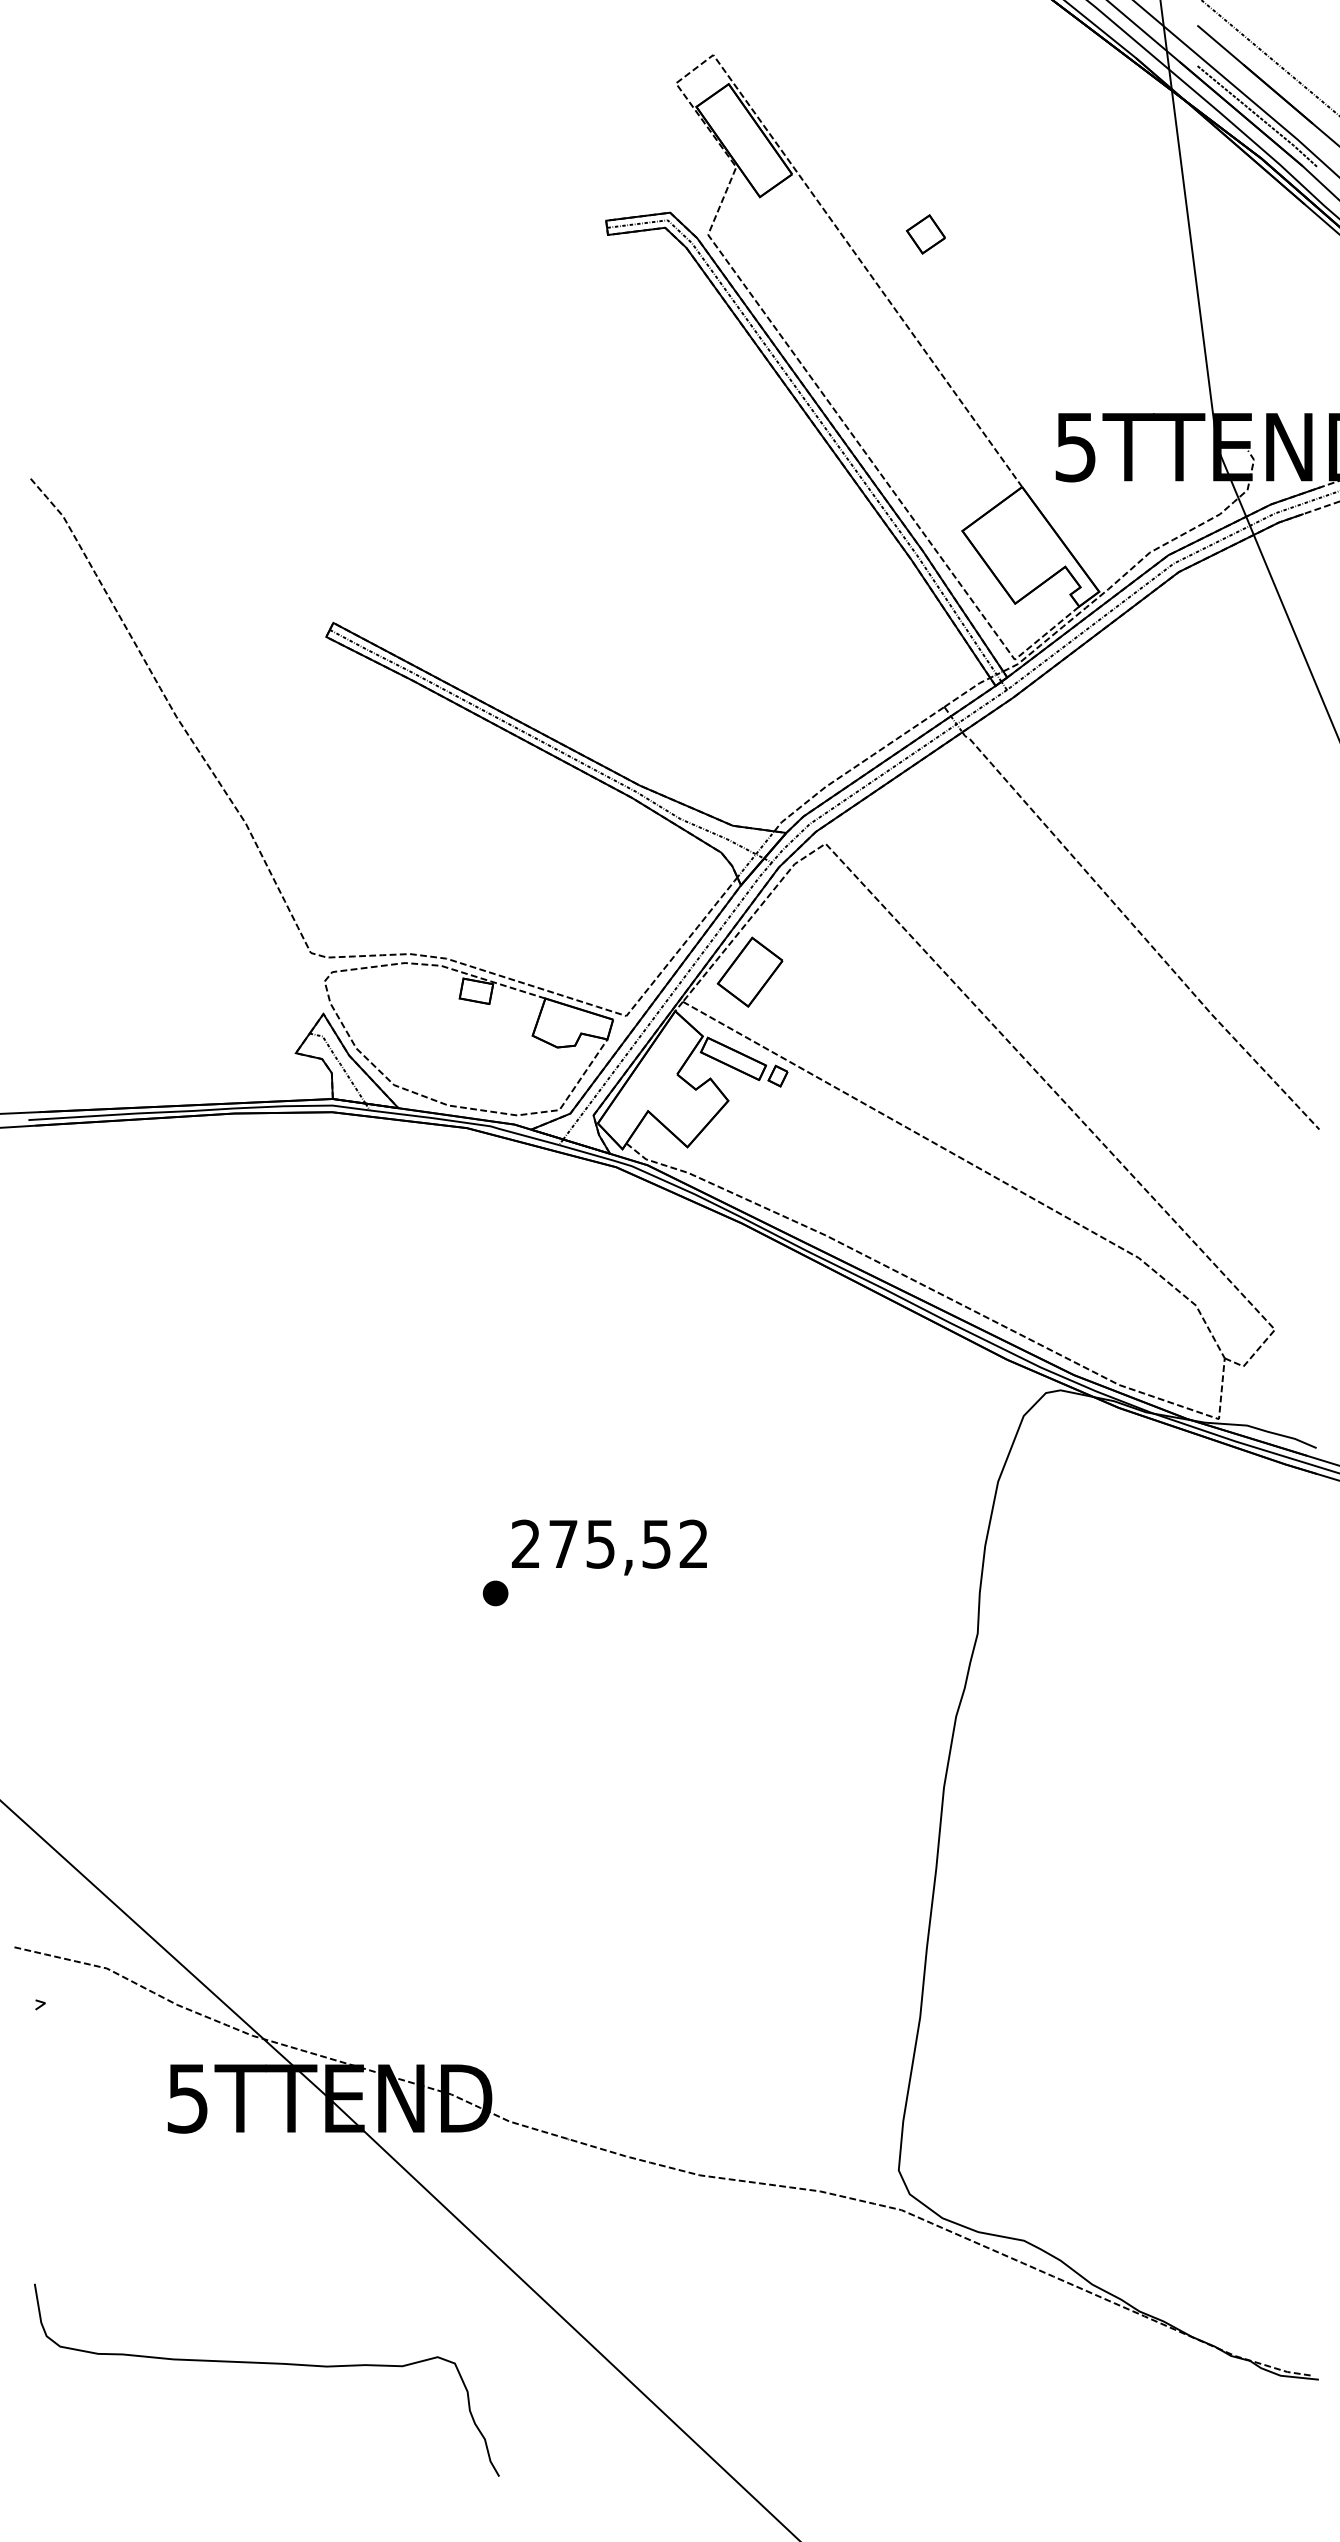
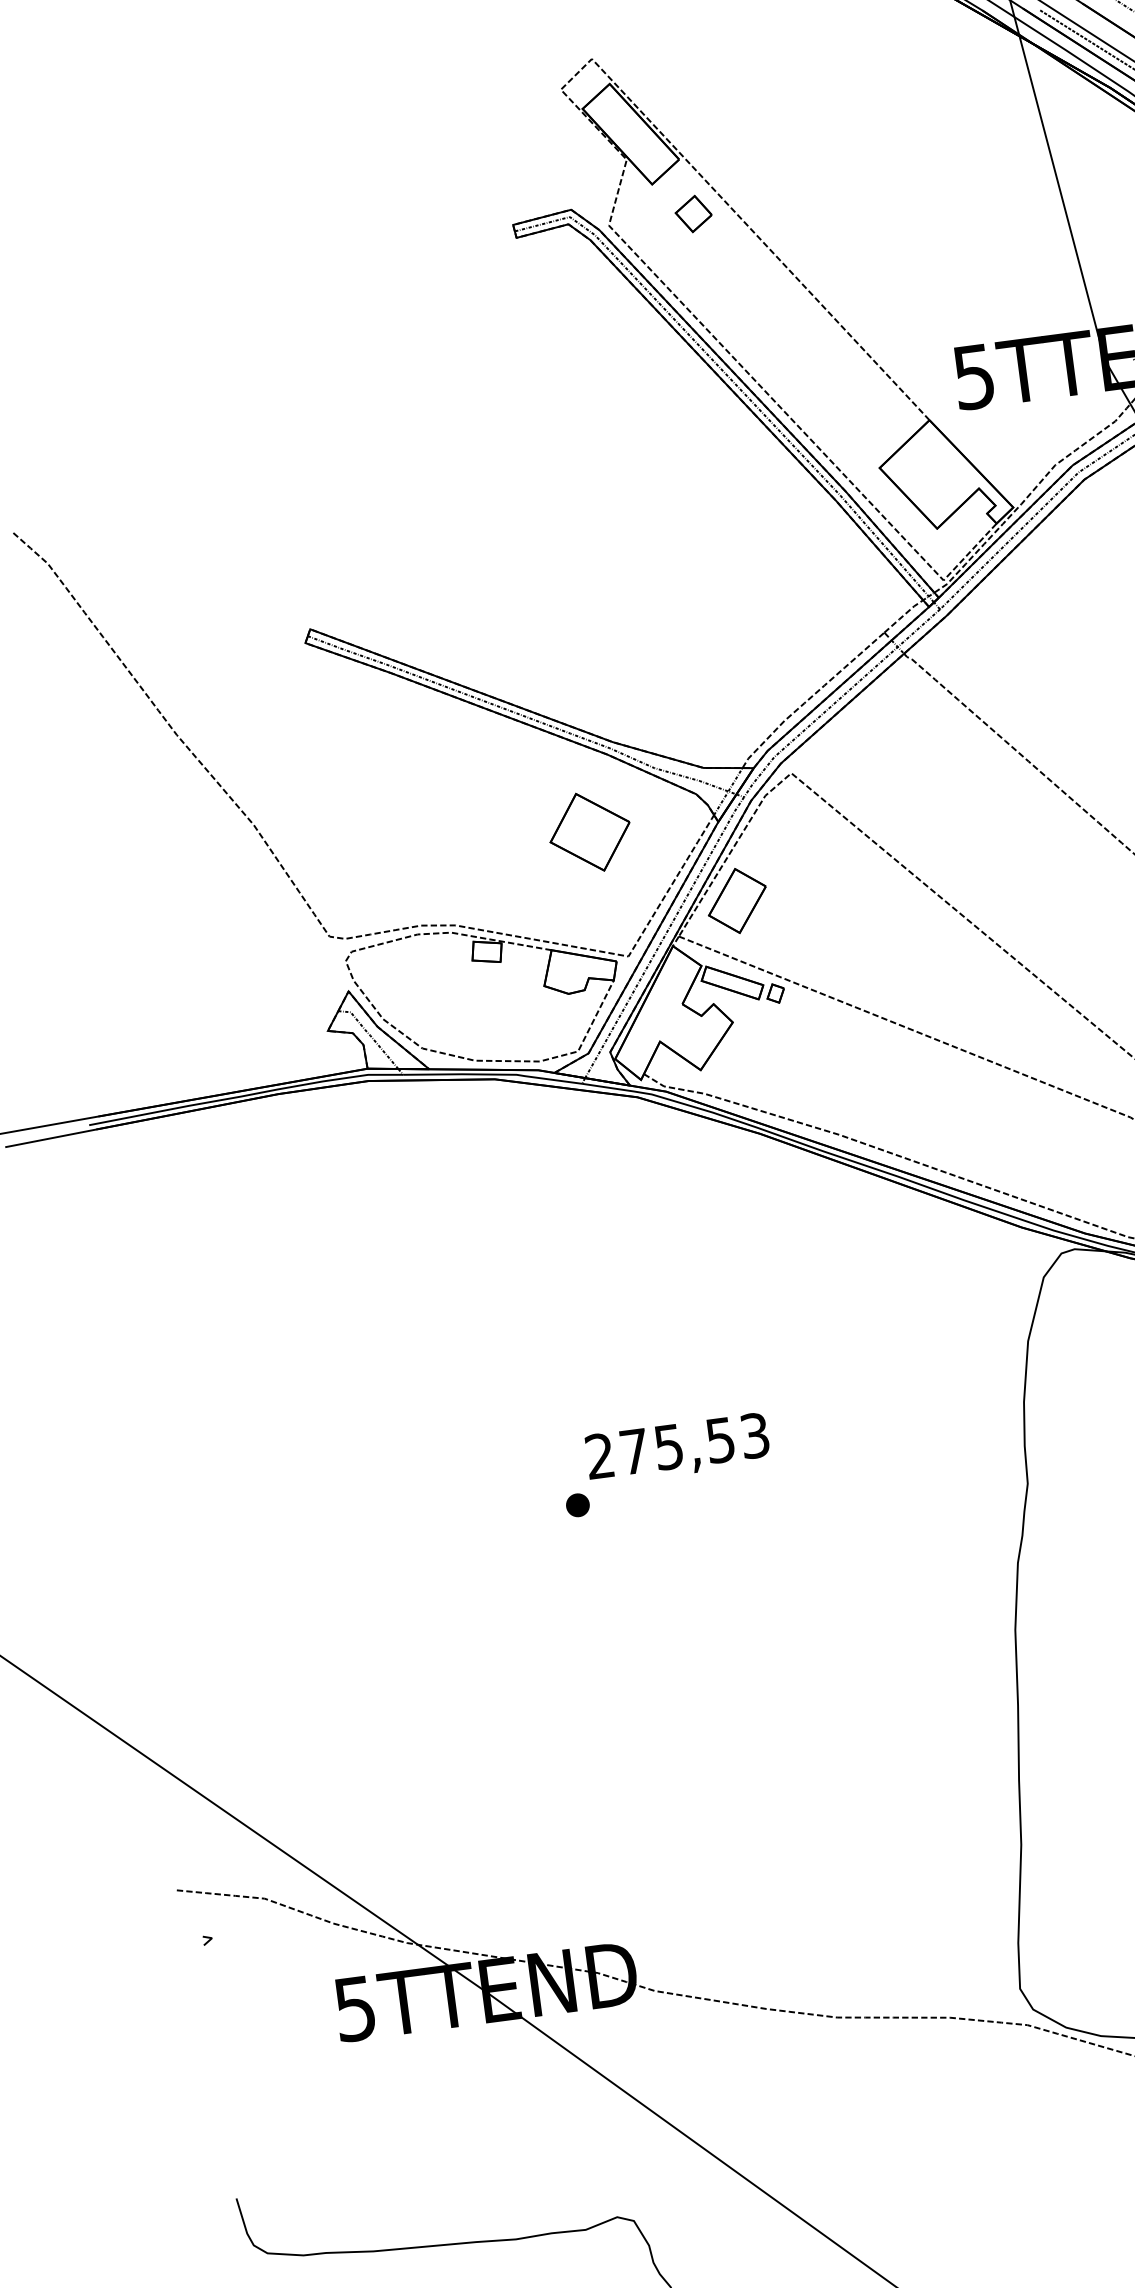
part: (925, 234) -> (693, 214), moved
part: (602, 878) -> (589, 832), added
text: (693, 1543) -> (754, 1435), 275,52 -> 275,53

